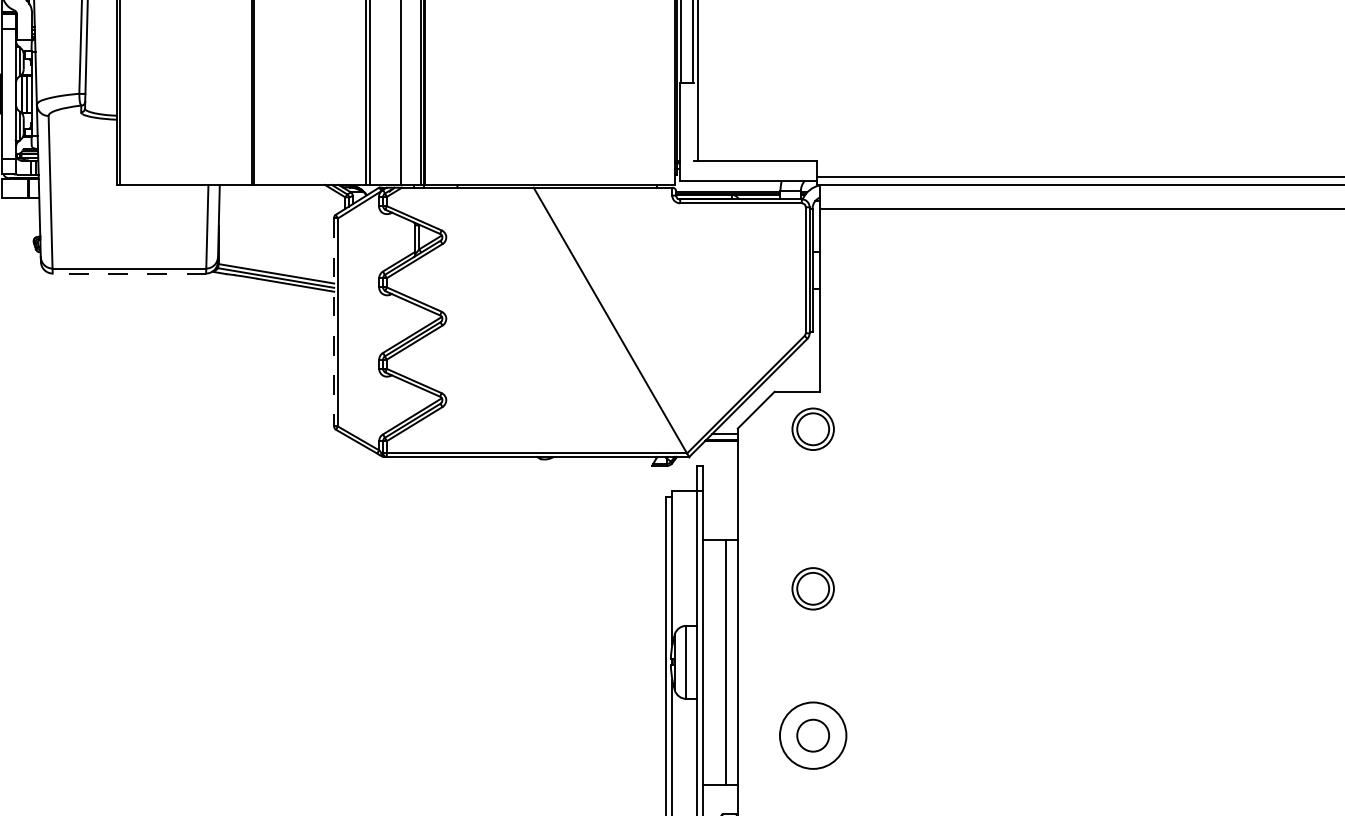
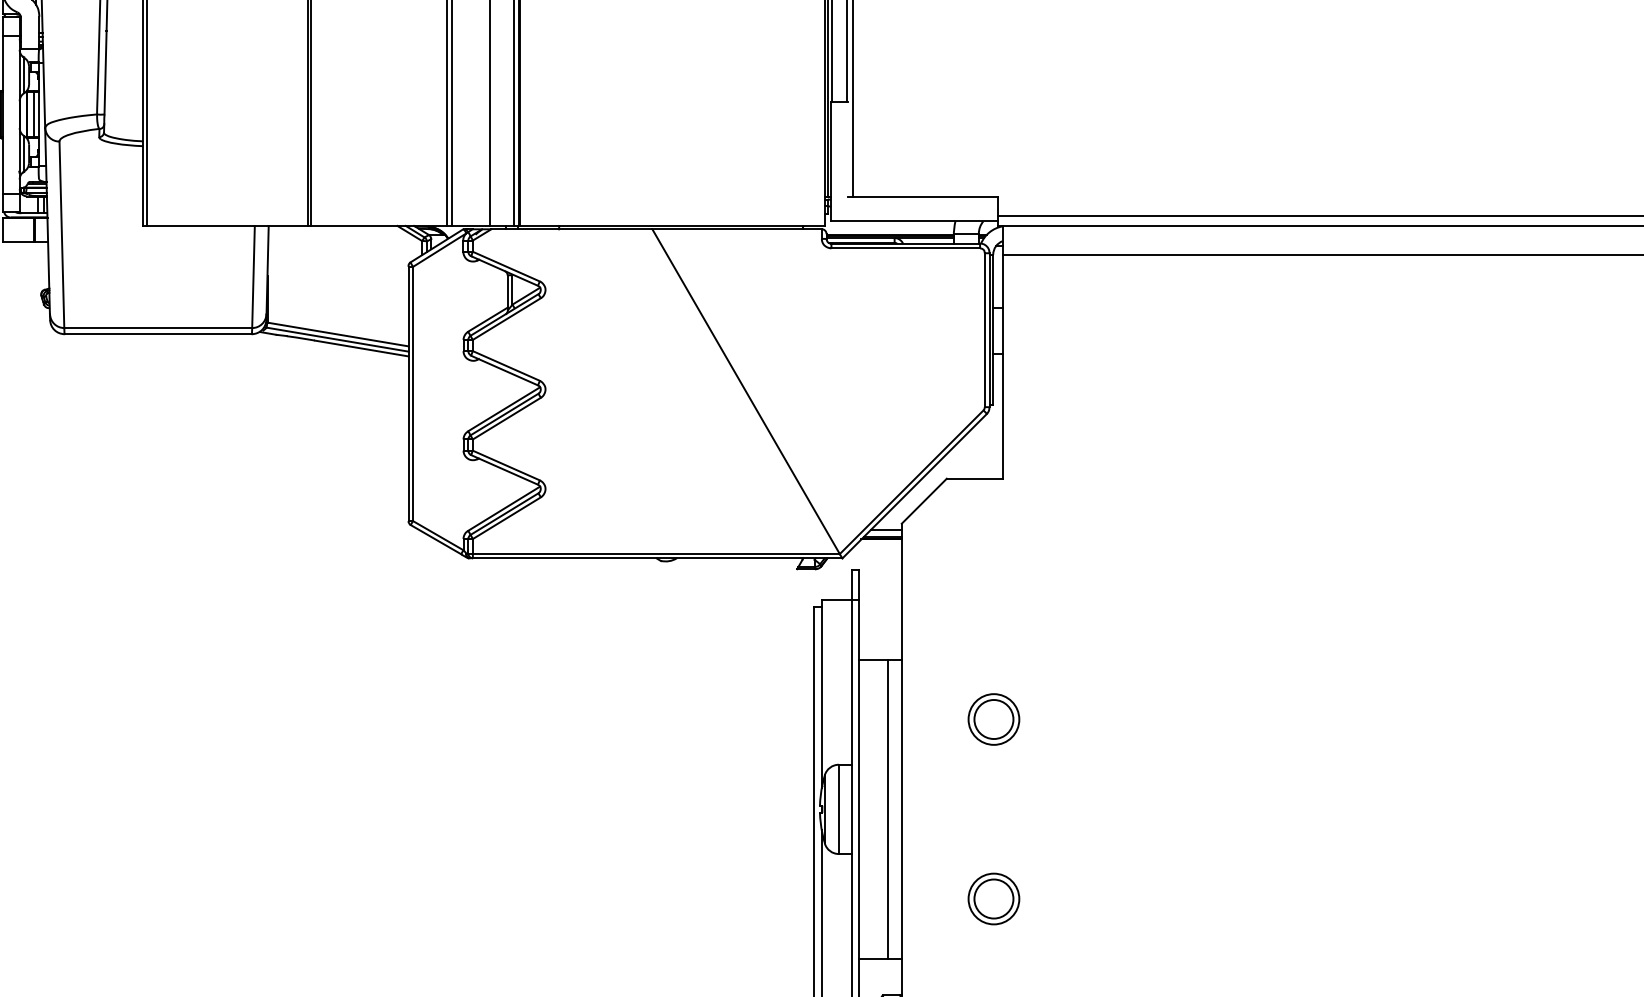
line: (129, 273) -> (158, 334), dashed -> solid
line: (334, 322) -> (408, 394), dashed -> solid
part: (812, 429) -> (993, 524), removed
circle: (812, 735) -> (993, 898), size x0.62

